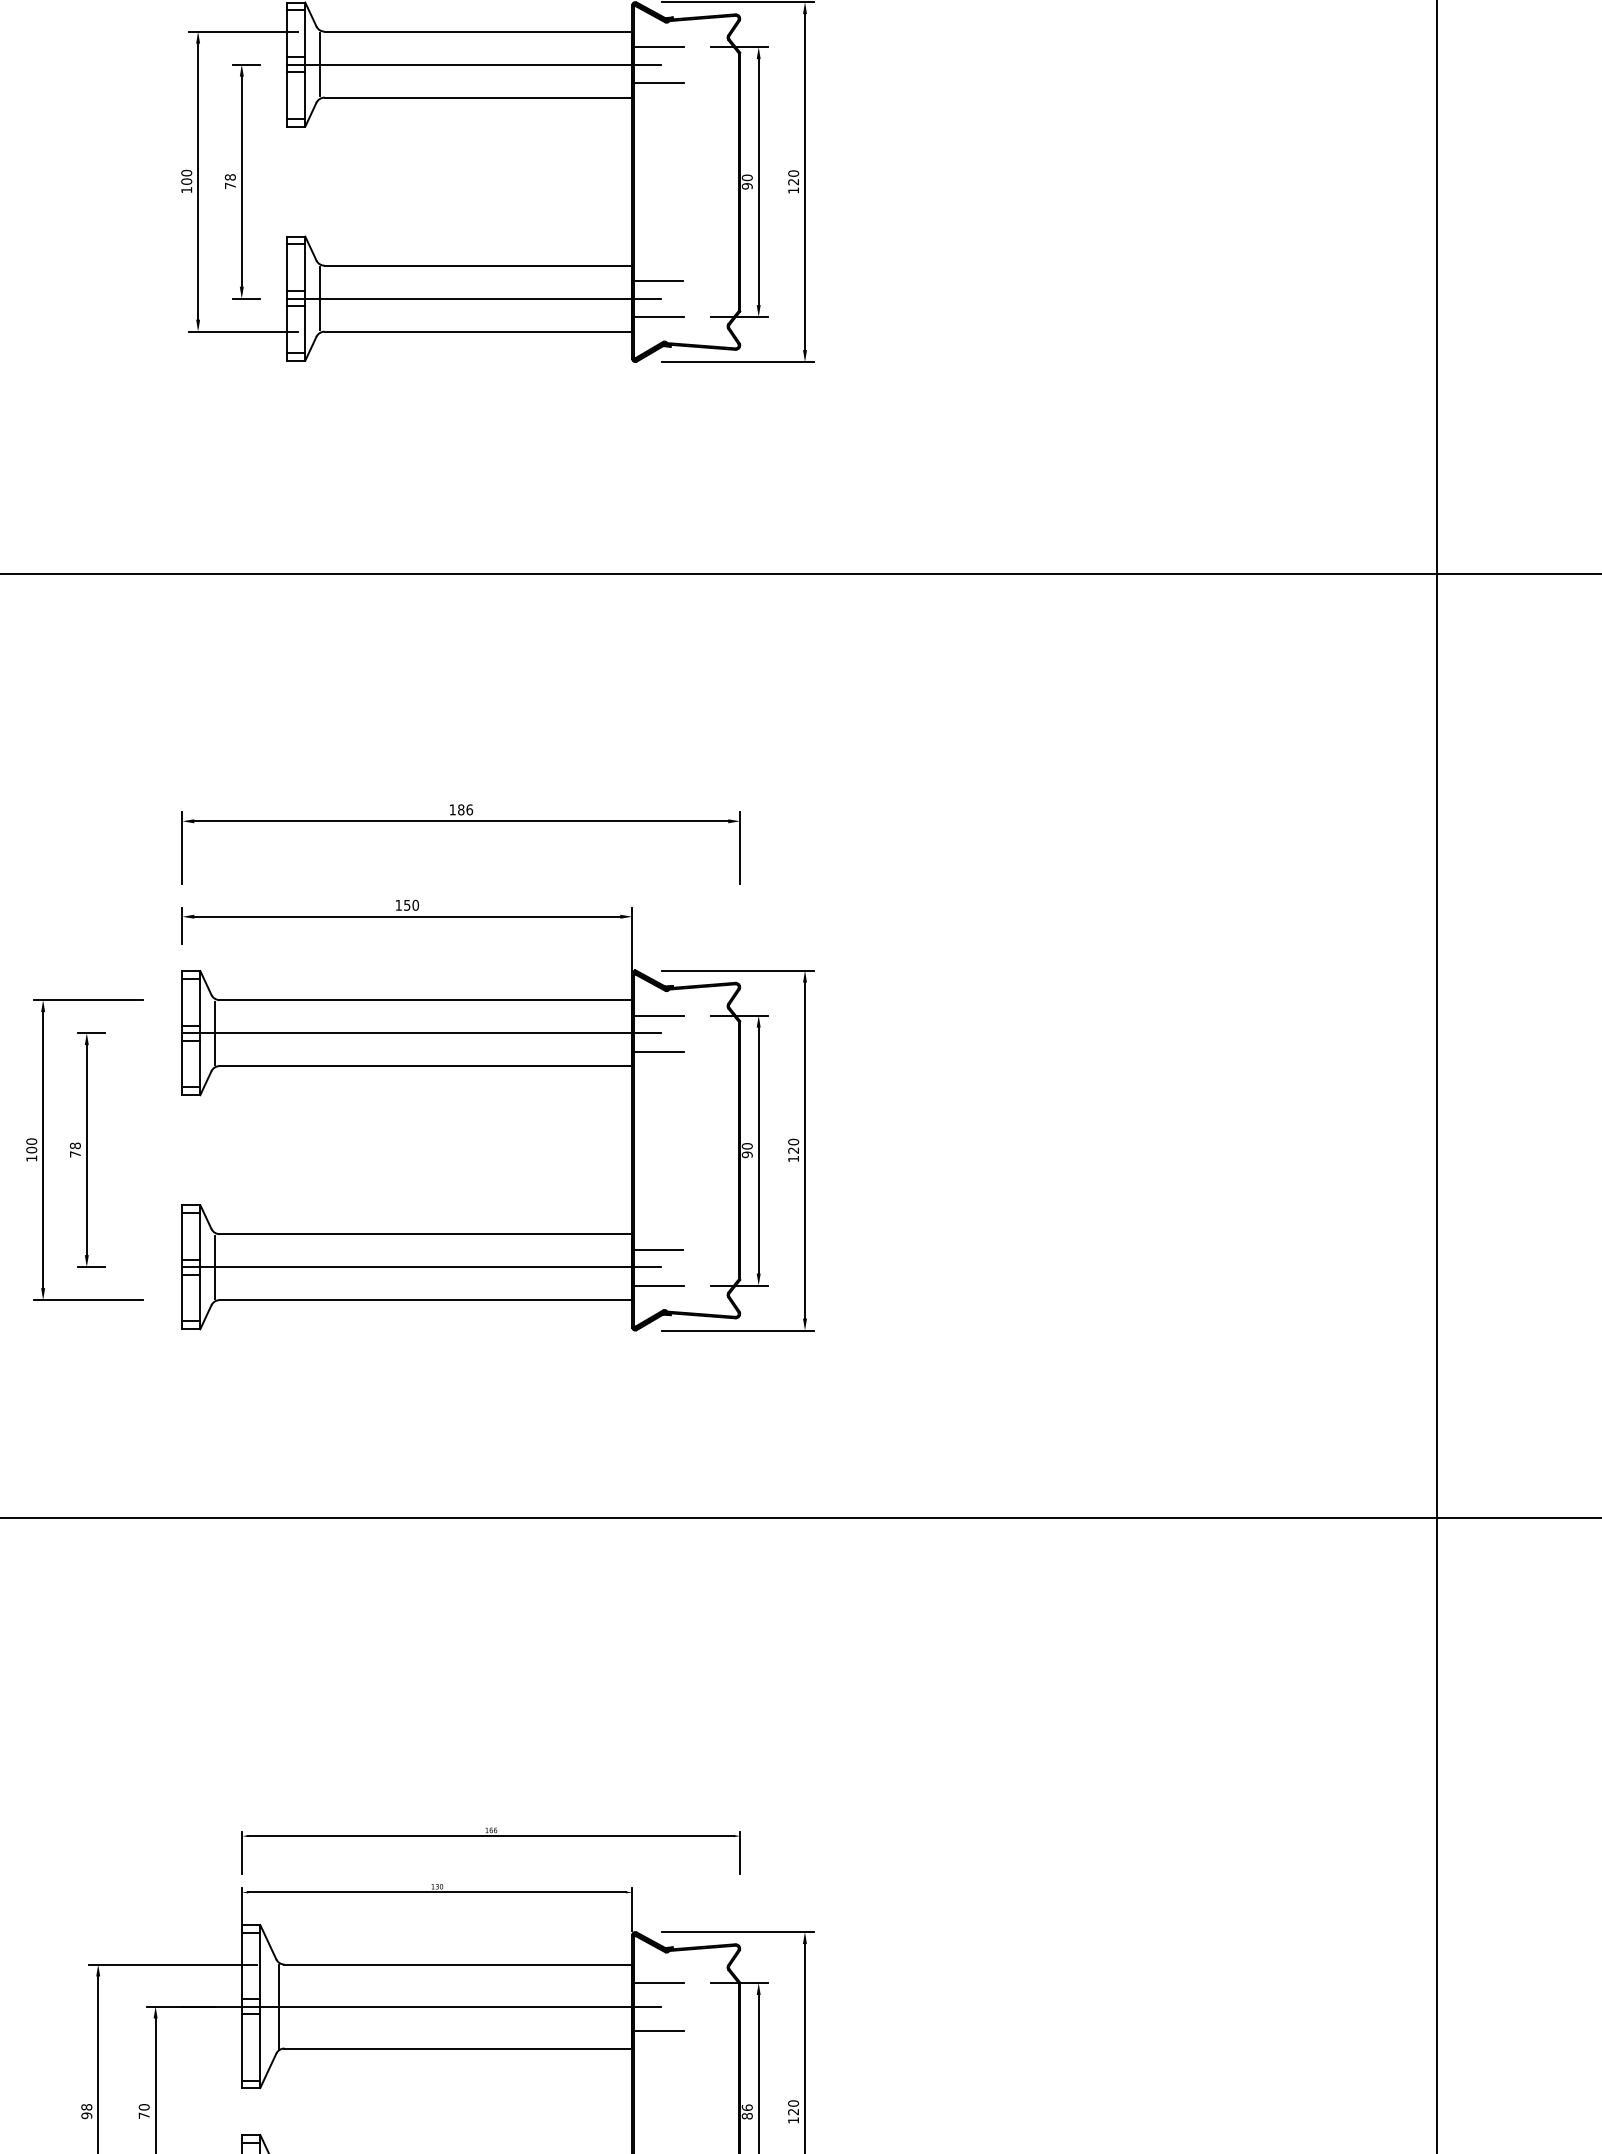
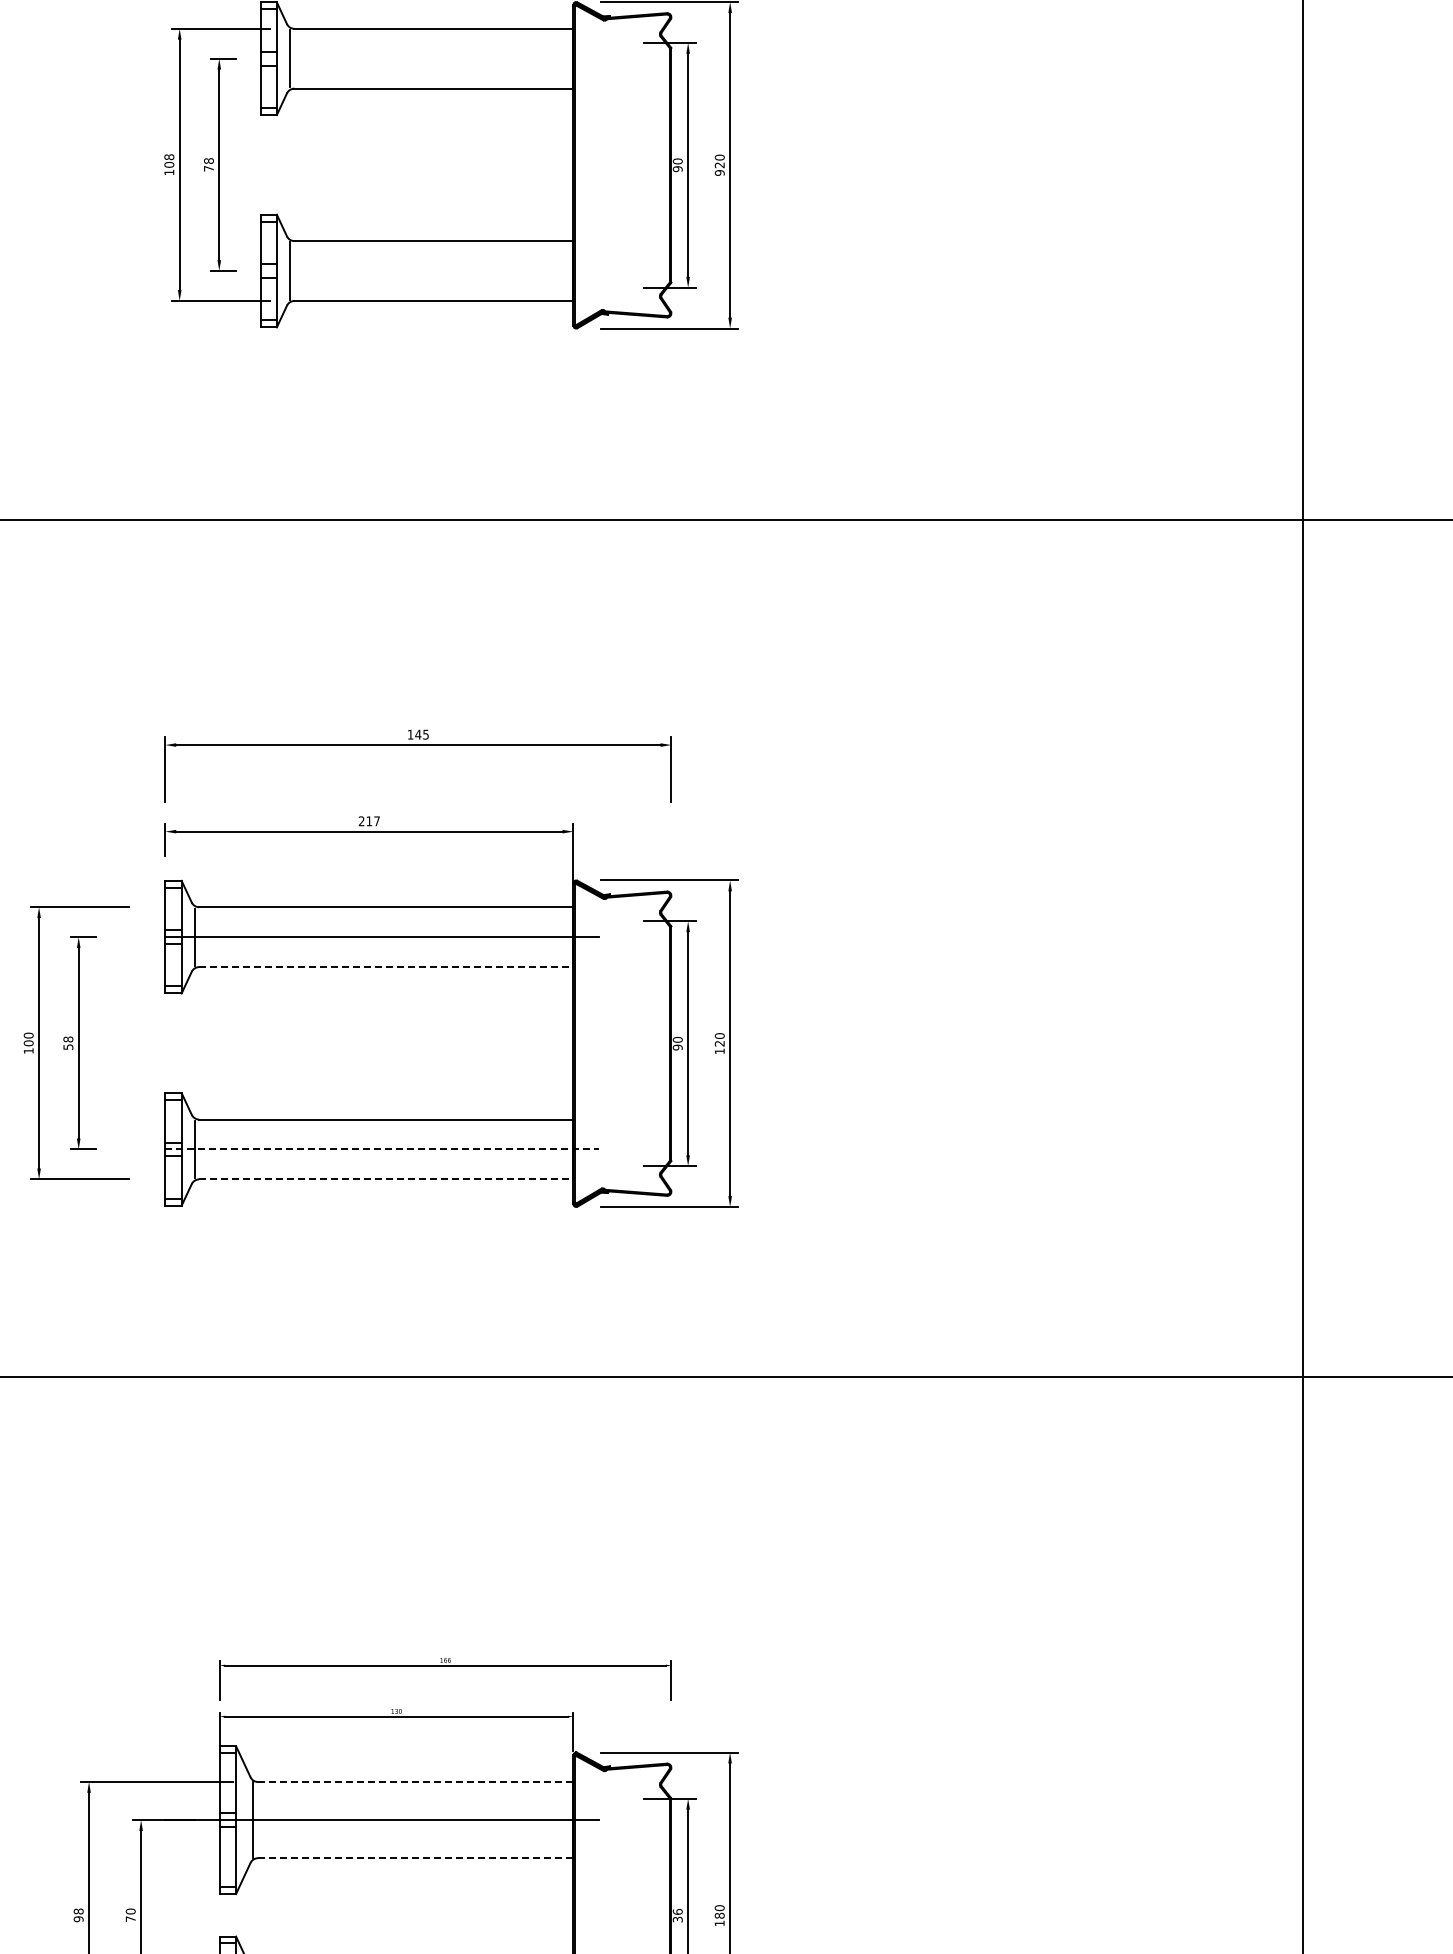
line: (657, 46) -> (596, 42), removed
line: (473, 64) -> (429, 58), removed
line: (657, 83) -> (596, 75), removed
text: (186, 173) -> (169, 157), 100 -> 108
text: (793, 190) -> (719, 172), 120 -> 920
line: (657, 281) -> (596, 255), removed
line: (473, 299) -> (429, 271), removed
line: (657, 316) -> (596, 287), removed
text: (465, 809) -> (422, 734), 186 -> 145
text: (407, 905) -> (369, 821), 150 -> 217
line: (657, 1015) -> (596, 921), removed
line: (657, 1051) -> (596, 953), removed
line: (426, 1066) -> (386, 967), solid -> dashed
text: (75, 1153) -> (68, 1046), 78 -> 58
line: (657, 1249) -> (596, 1133), removed
line: (421, 1267) -> (382, 1149), solid -> dashed
line: (657, 1285) -> (596, 1166), removed
line: (426, 1300) -> (386, 1179), solid -> dashed
line: (458, 1965) -> (415, 1782), solid -> dashed
line: (657, 1982) -> (596, 1798), removed
line: (657, 2031) -> (596, 1842), removed
line: (458, 2048) -> (415, 1858), solid -> dashed
text: (793, 2111) -> (719, 1915), 120 -> 180
text: (746, 2116) -> (677, 1919), 86 -> 36

